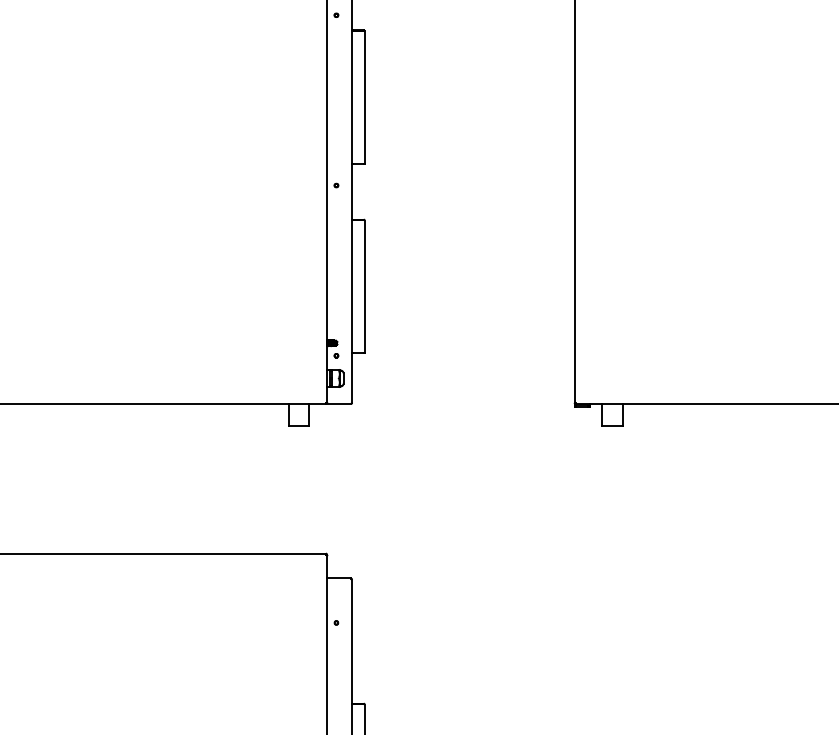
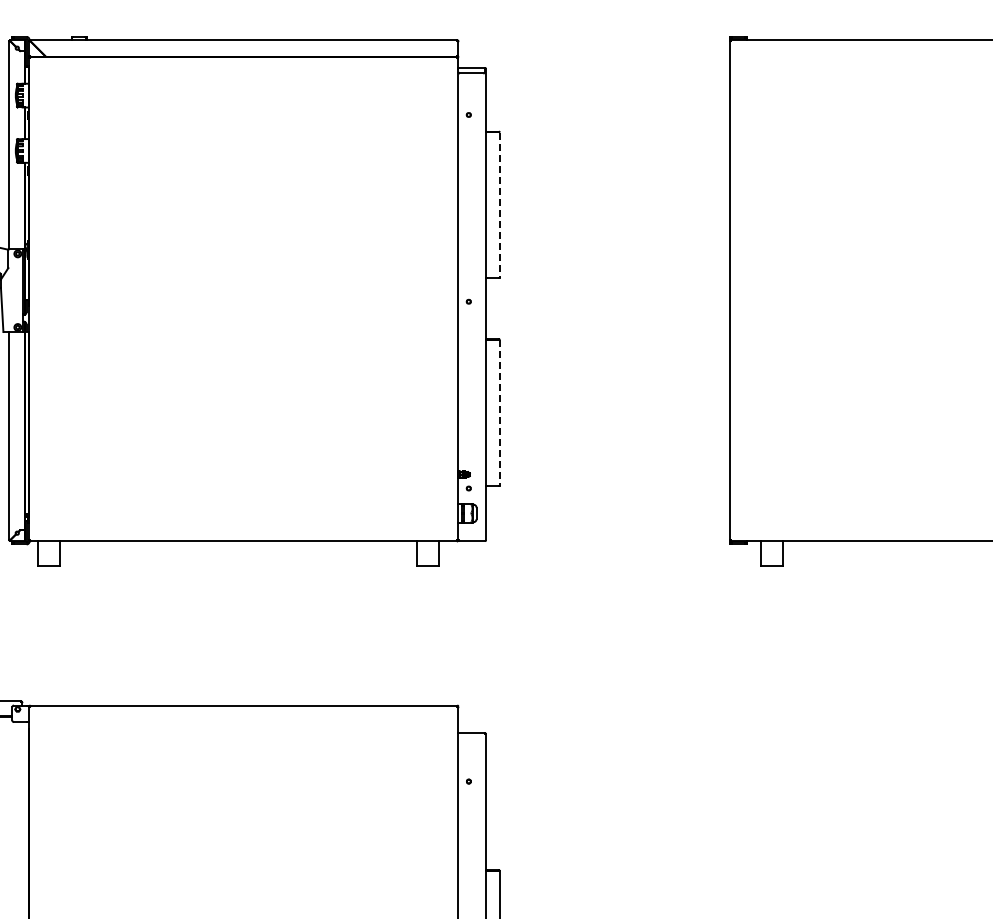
line: (364, 97) -> (499, 205), solid -> dashed
line: (364, 287) -> (499, 413), solid -> dashed

